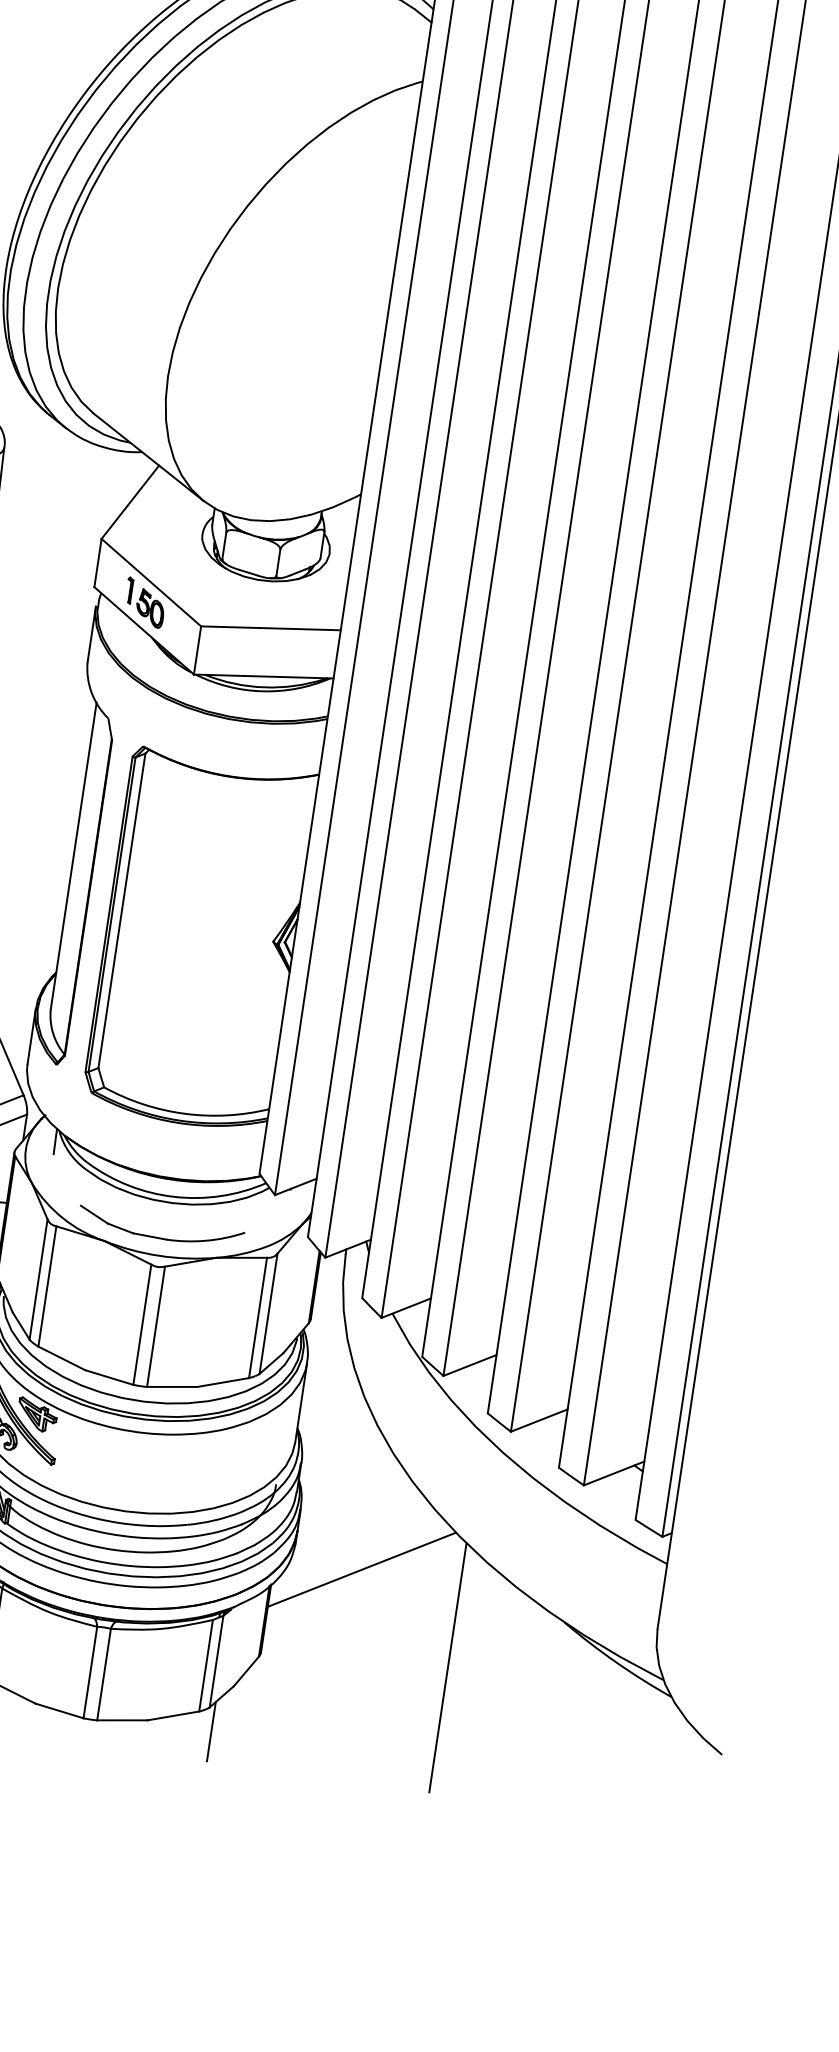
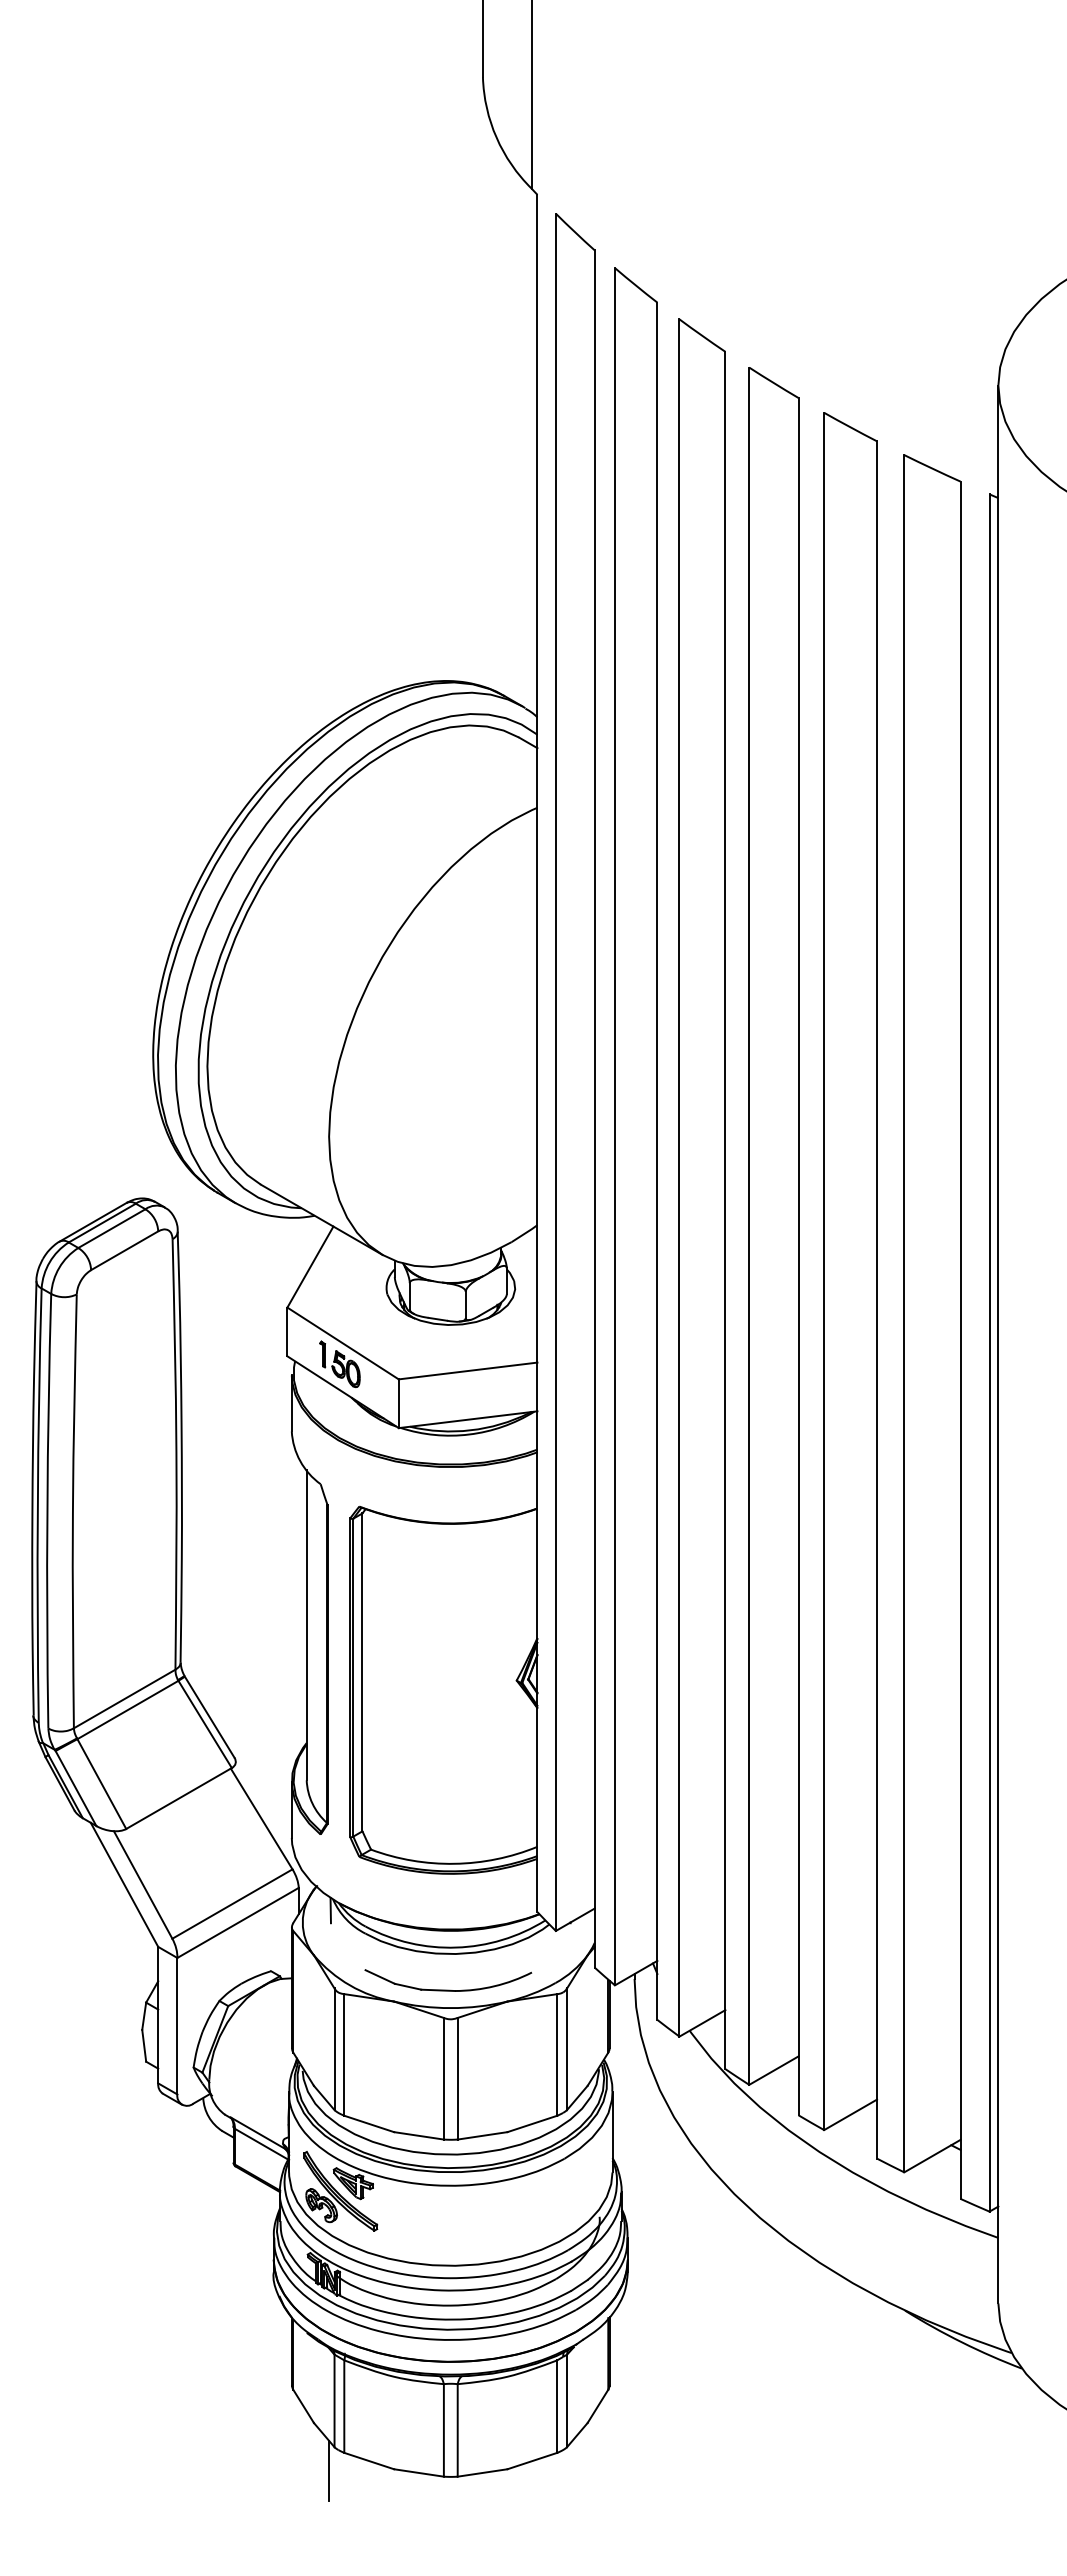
line: (361, 1569) -> (696, 2288), removed
line: (447, 1667) -> (796, 2372), removed
line: (211, 1731) -> (572, 2470), removed

